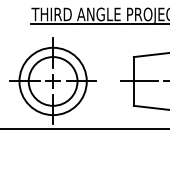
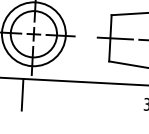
line: (44, 145) -> (22, 94), added

